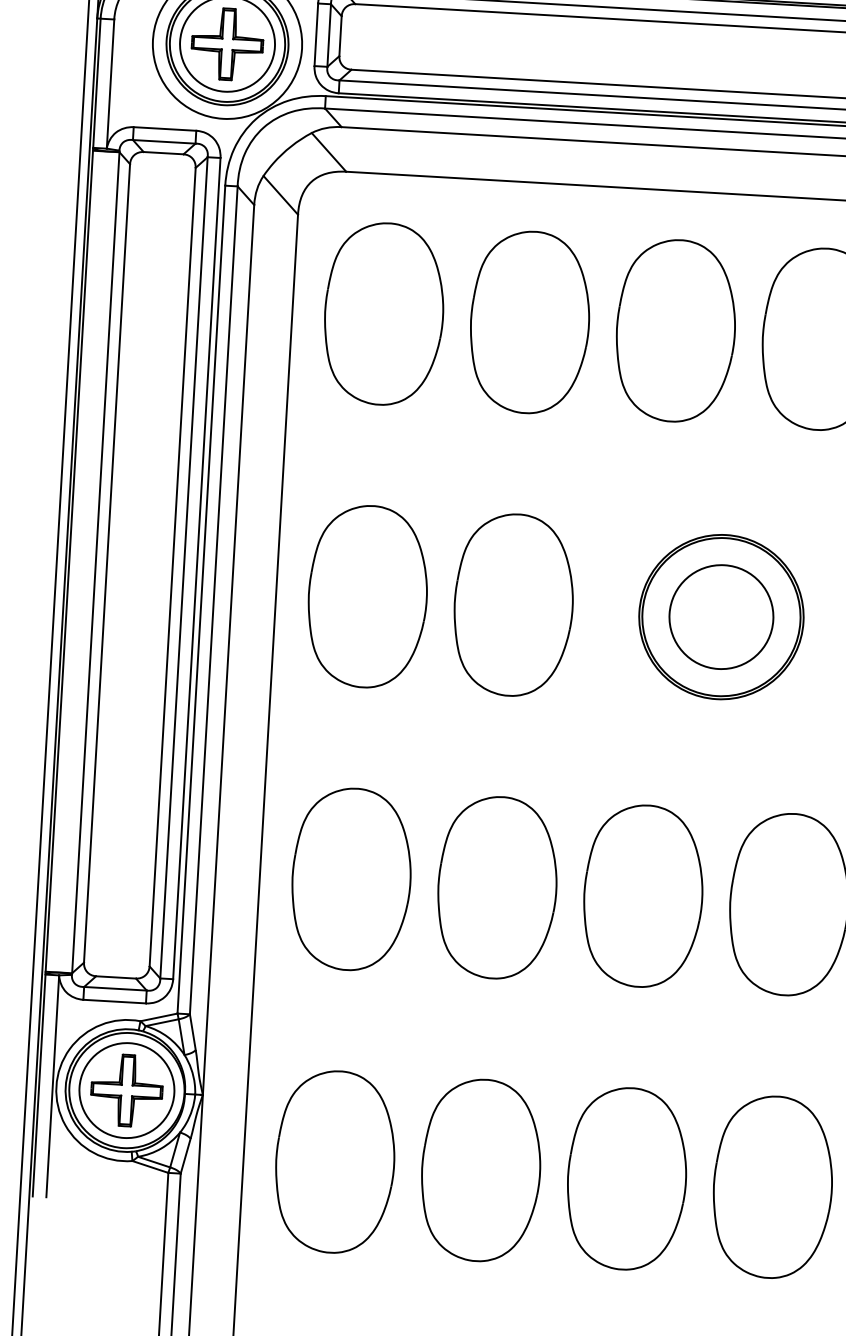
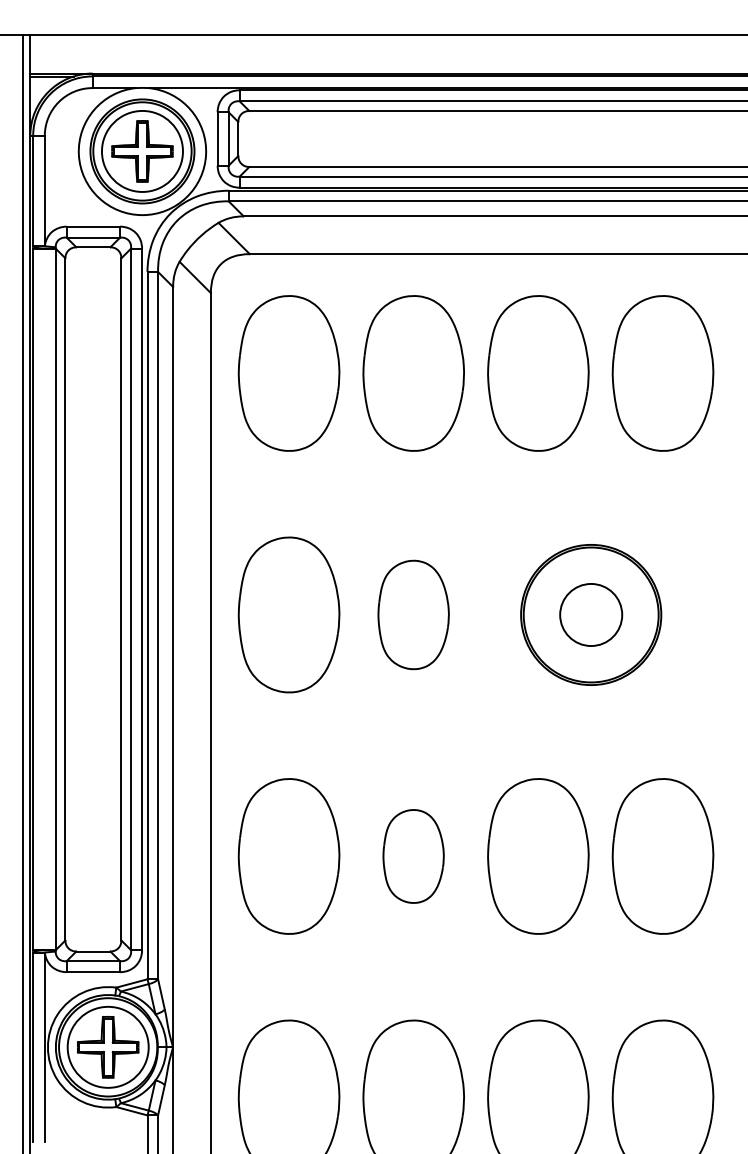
part: (513, 604) -> (413, 614), size x0.7
circle: (720, 616) -> (590, 614), size x0.7
part: (497, 887) -> (413, 856), size x0.6

